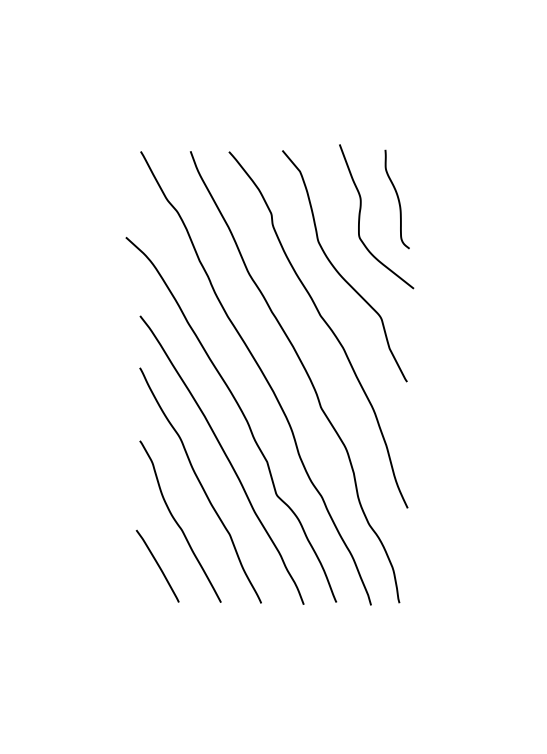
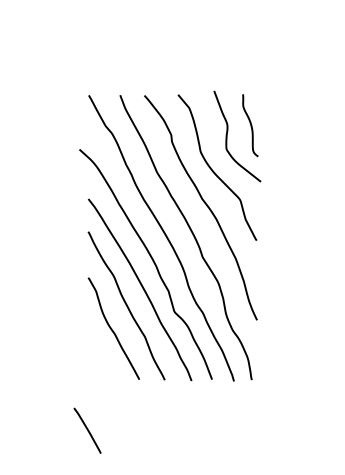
line: (157, 565) -> (87, 430), moved

